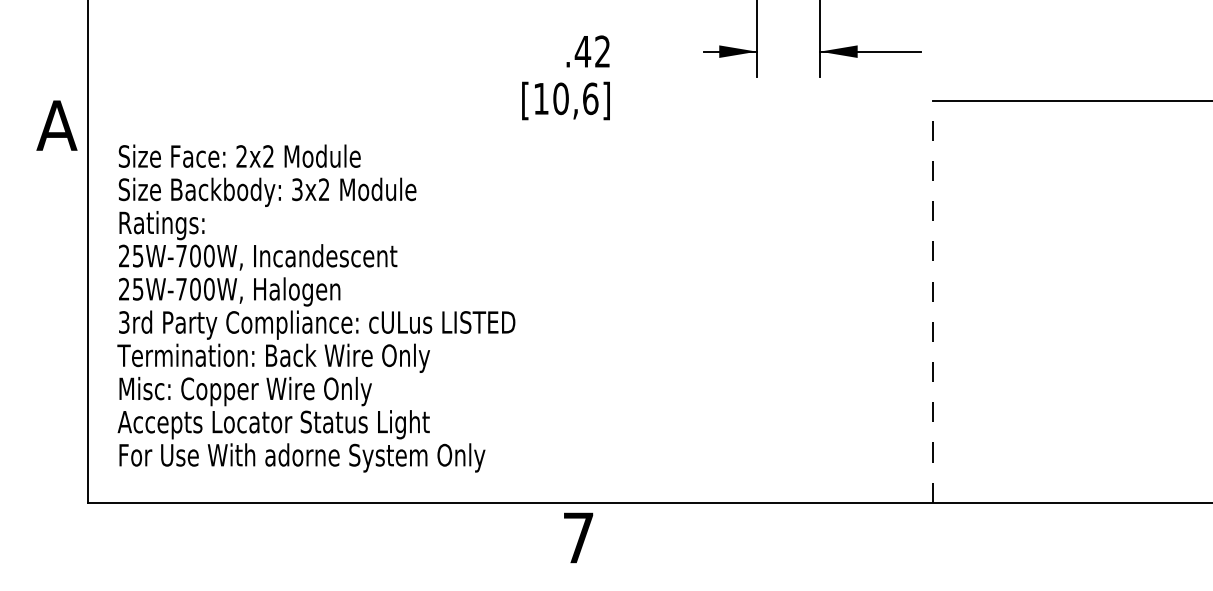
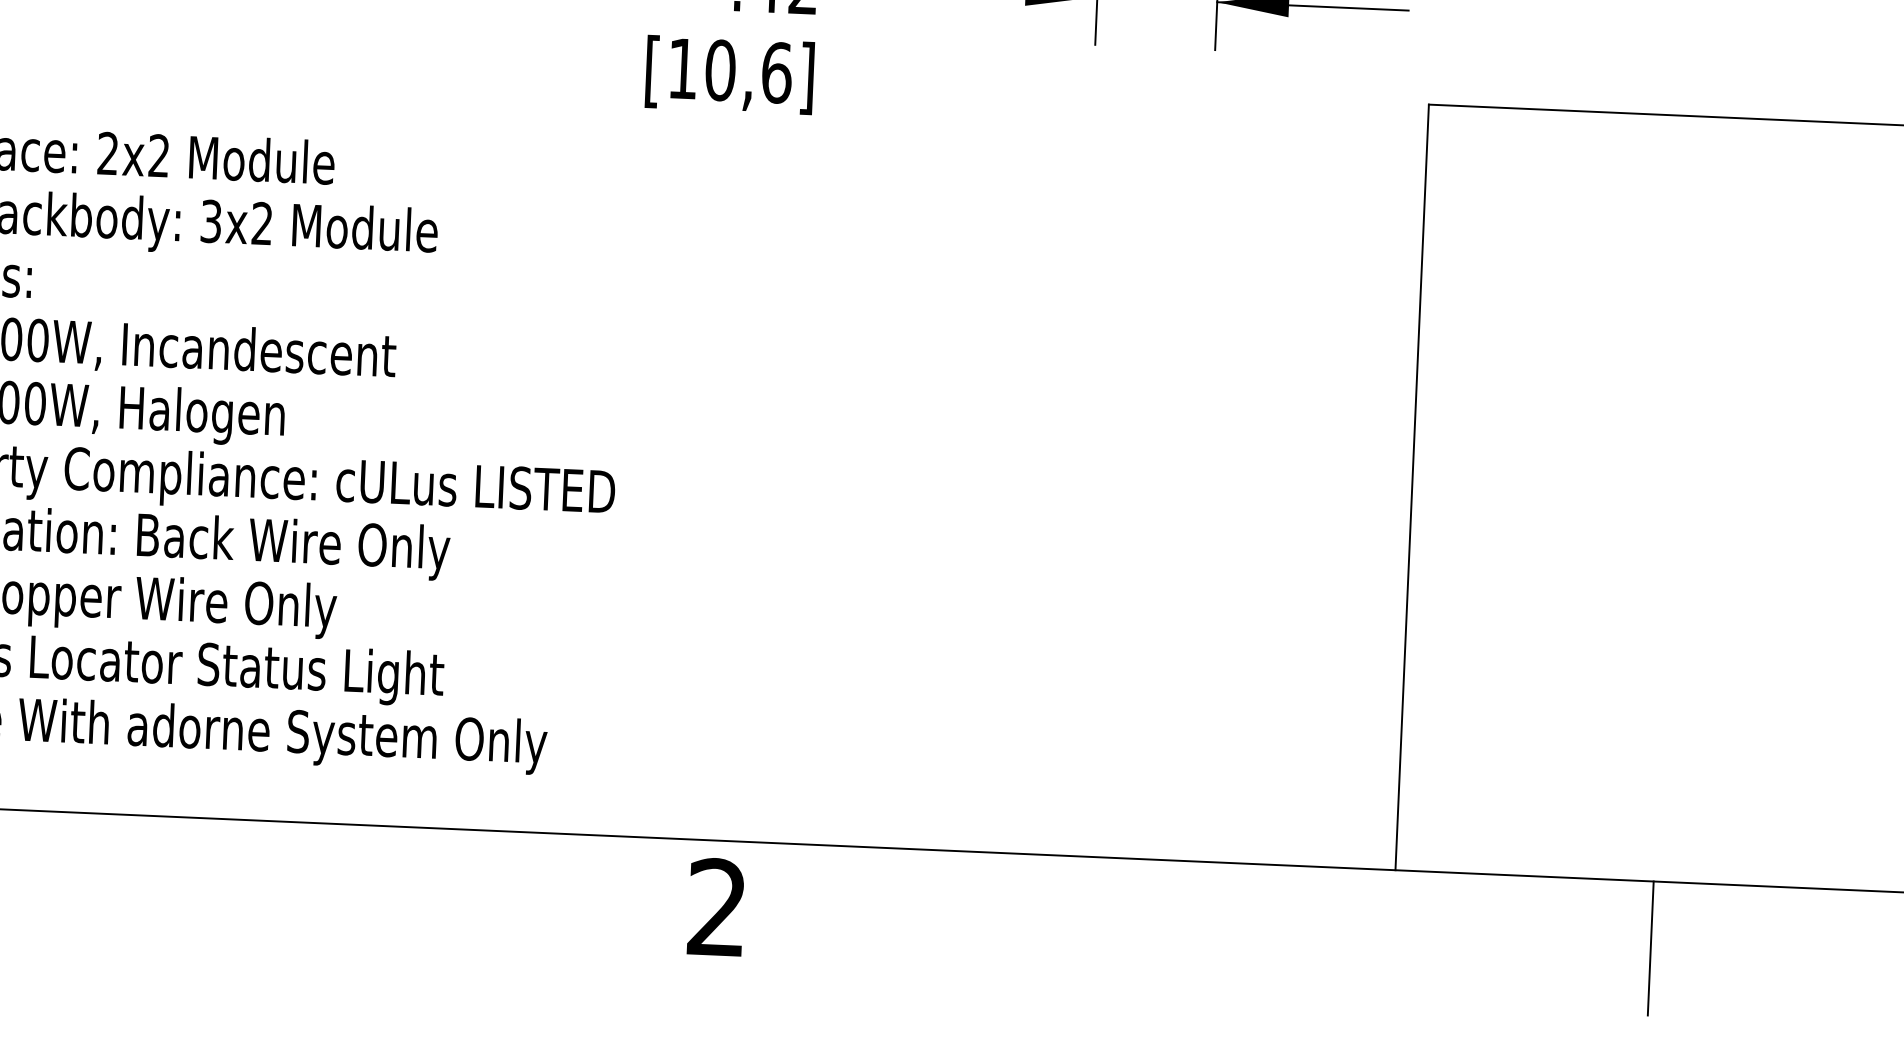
line: (933, 301) -> (1412, 487), dashed -> solid
text: (578, 537) -> (717, 906), 7 -> 2
line: (1068, 537) -> (1649, 947), added

